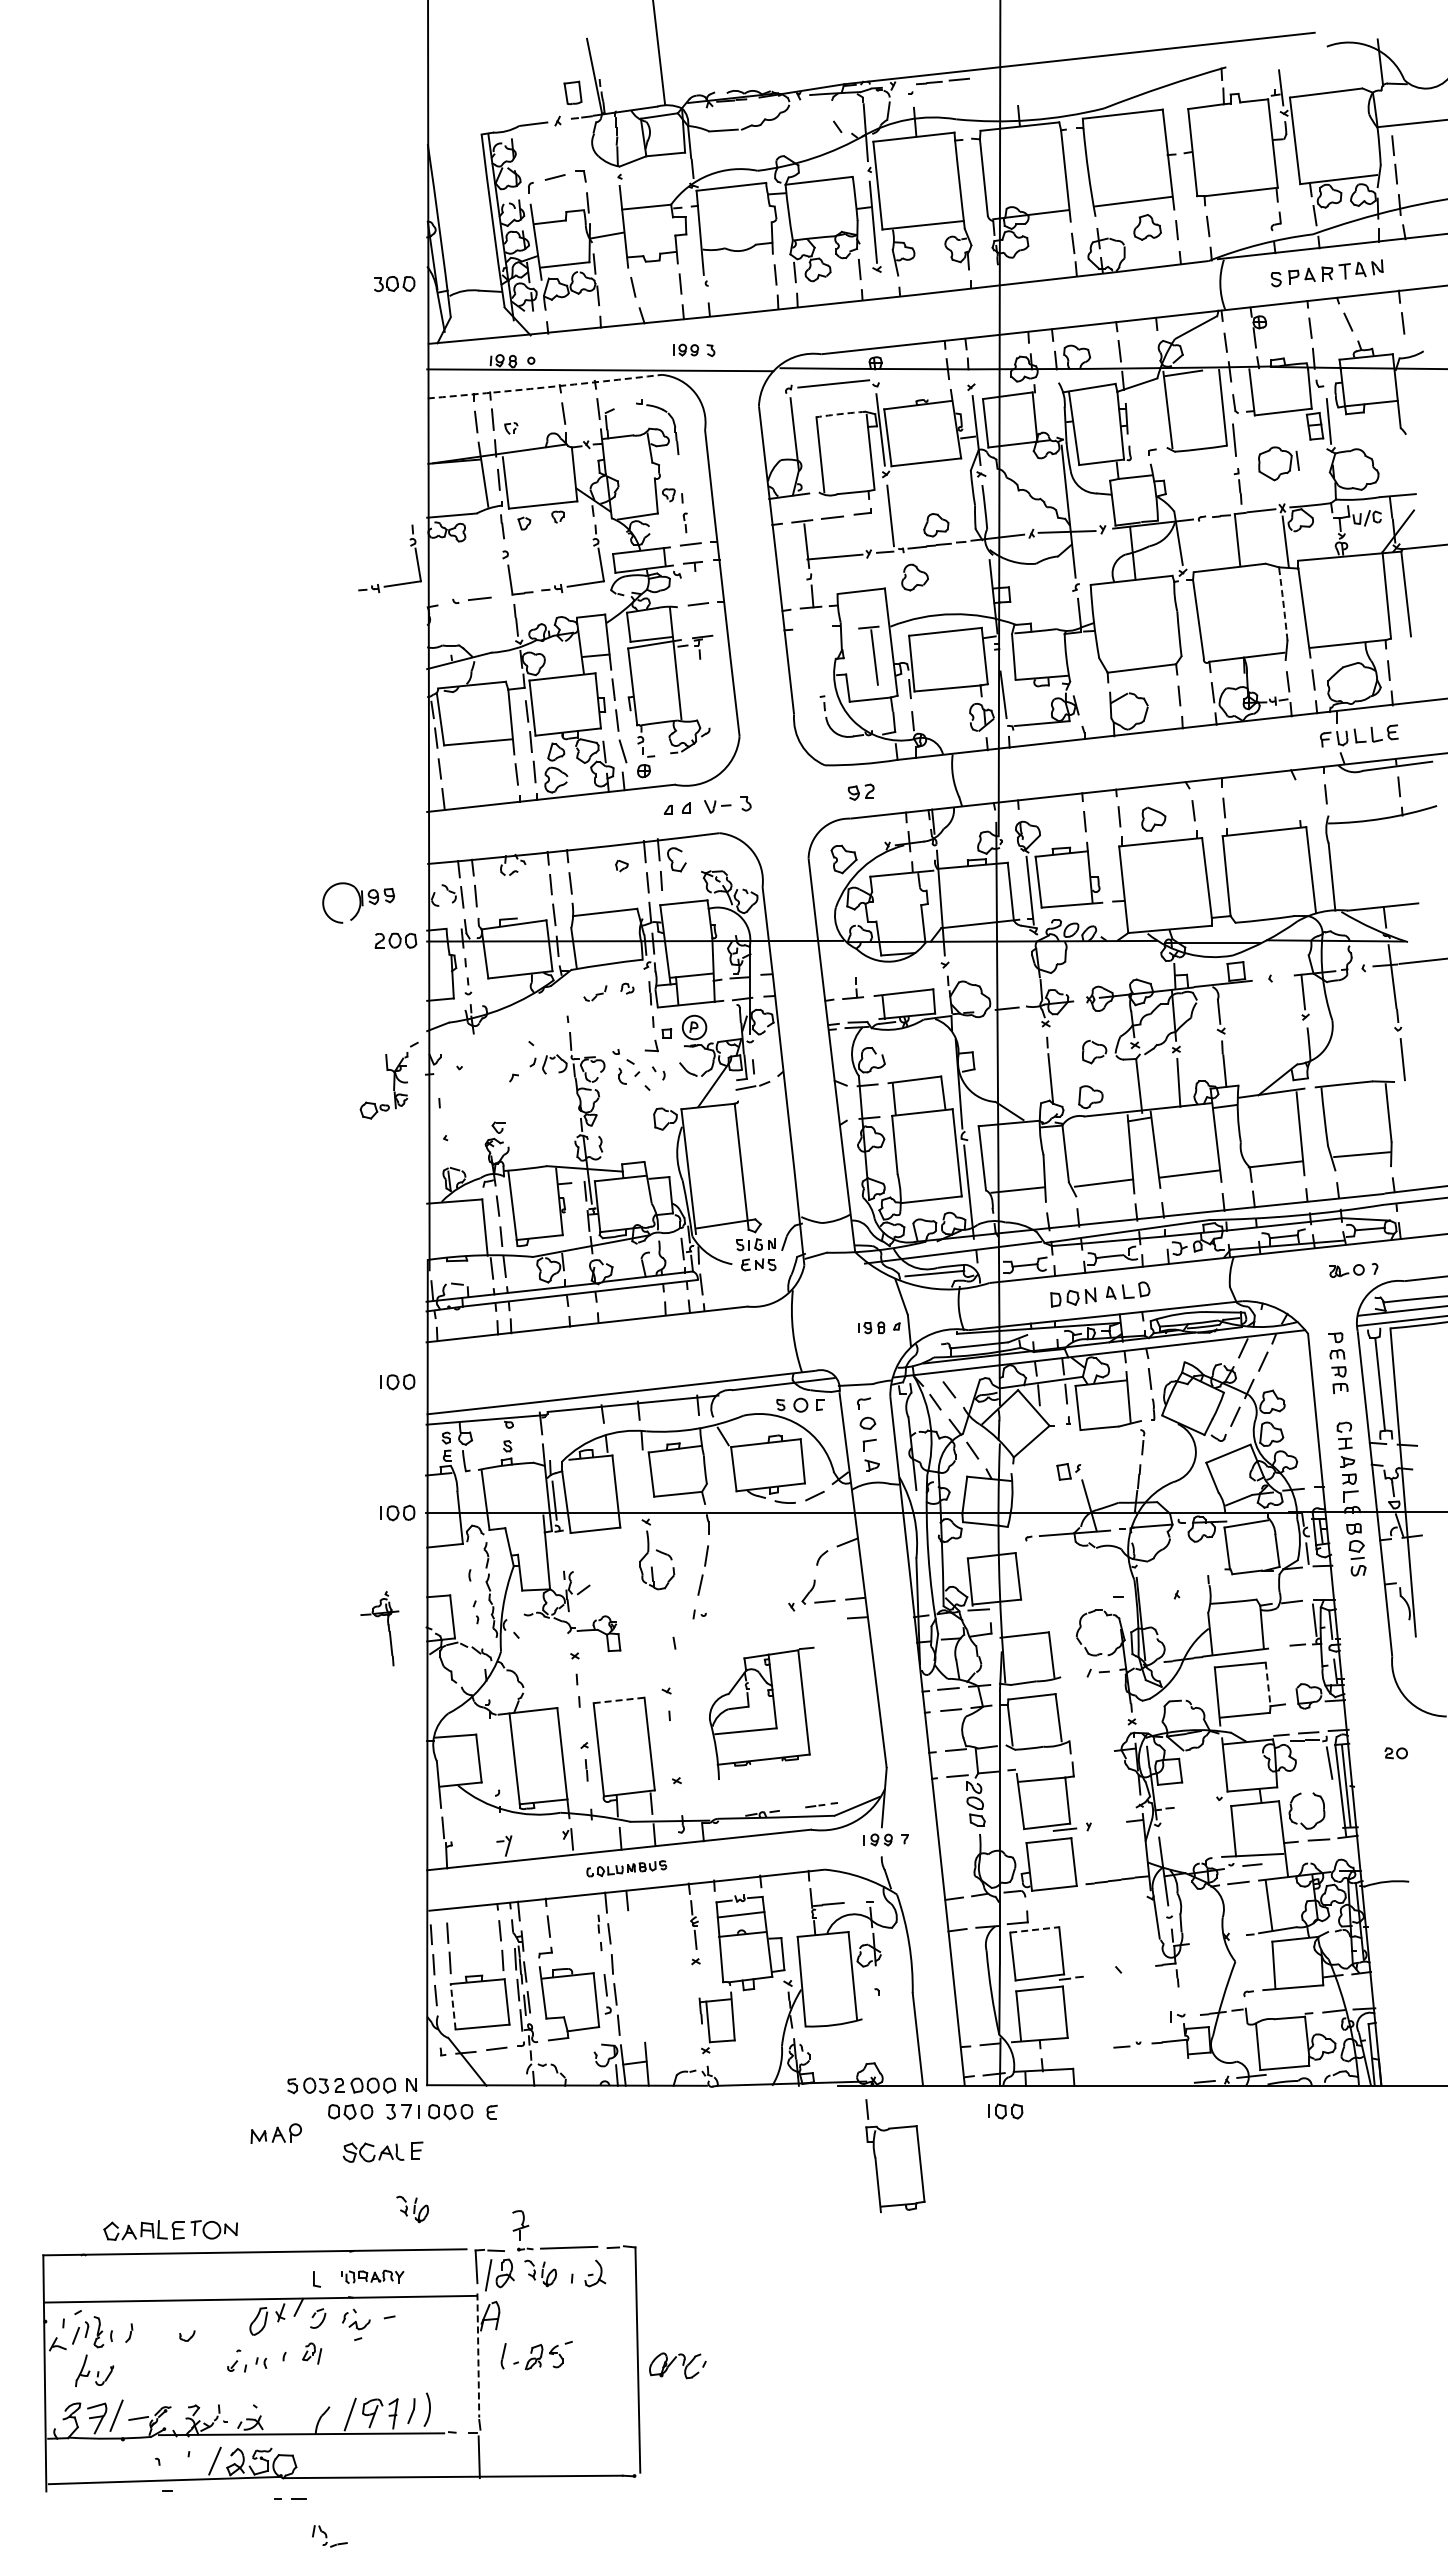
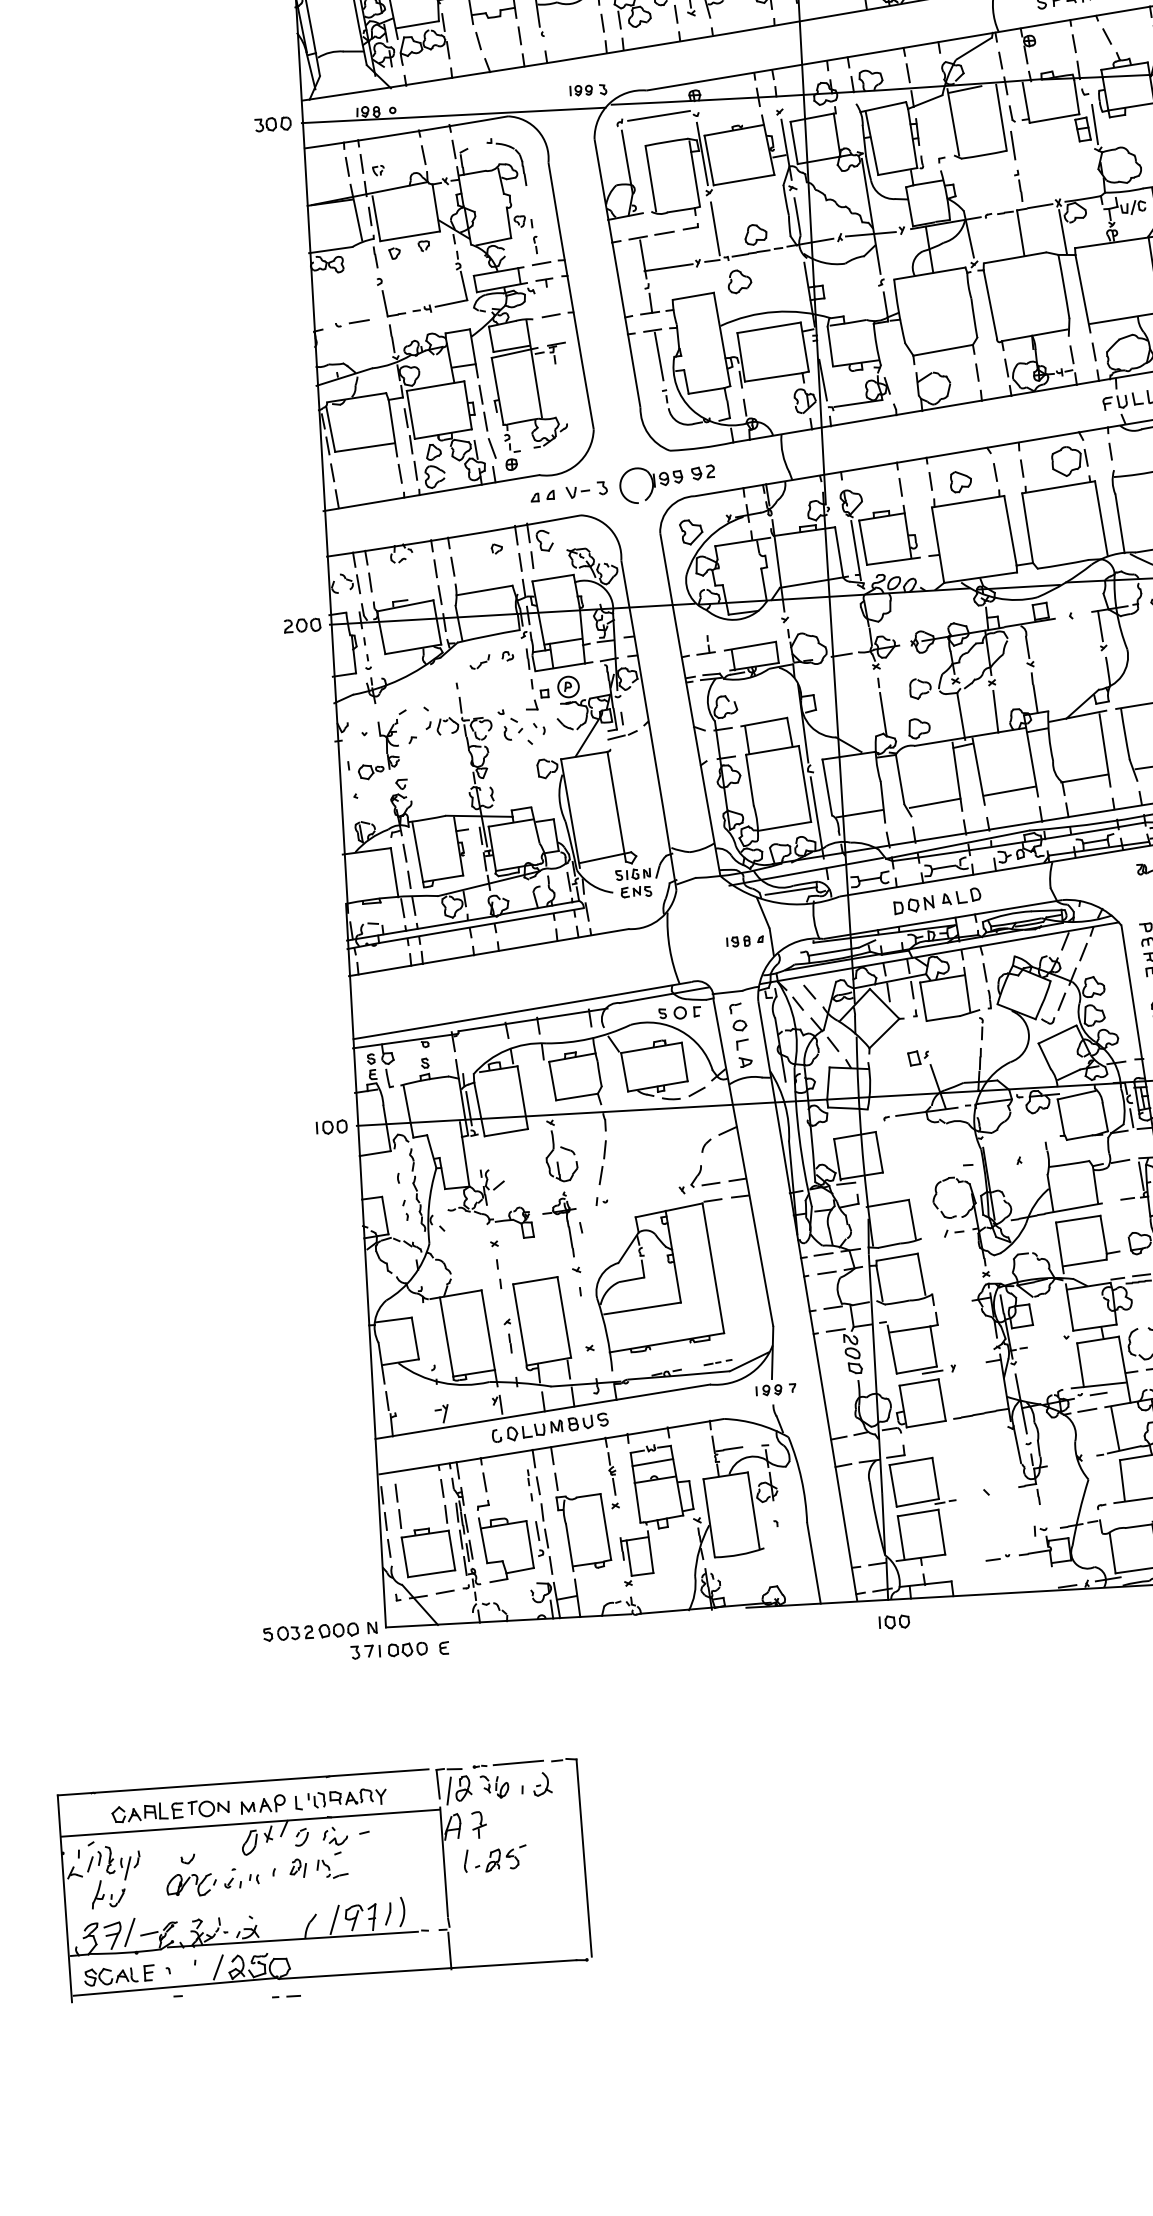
part: (394, 284) -> (273, 124), moved
part: (694, 350) -> (588, 90), moved
arc: (545, 387) -> (406, 133), dashed -> solid
arc: (840, 414) -> (666, 142), dashed -> solid
part: (1278, 463) -> (1069, 461), moved
part: (410, 546) -> (295, 279), removed
arc: (1283, 603) -> (1064, 286), dashed -> solid
part: (868, 655) -> (653, 355), moved
part: (358, 902) -> (651, 484), moved
part: (388, 1080) -> (381, 744), moved
part: (397, 1381) -> (325, 1011), removed
part: (387, 1626) -> (566, 1222), moved
line: (1268, 1684) -> (1103, 1234), dashed -> solid
line: (619, 1700) -> (535, 1280), dashed -> solid
part: (761, 1713) -> (660, 1285), size x1.43
part: (626, 1868) -> (550, 1427), size x1.67
line: (1034, 1929) -> (910, 1461), dashed -> solid
line: (453, 2006) -> (405, 1557), dashed -> solid
part: (350, 2112) -> (320, 1655), removed
part: (275, 2133) -> (262, 1804), moved
part: (382, 2151) -> (118, 1975), moved
part: (895, 2156) -> (583, 1521), moved
part: (412, 2209) -> (379, 1737), removed
part: (520, 2225) -> (479, 1824), moved
part: (170, 2230) -> (170, 1811), moved
part: (372, 2276) -> (347, 1797), size x1.43
line: (118, 2342) -> (127, 1868), added
line: (478, 2356) -> (444, 1862), dashed -> solid
part: (677, 2365) -> (191, 1884), moved
part: (329, 2536) -> (332, 1869), moved

